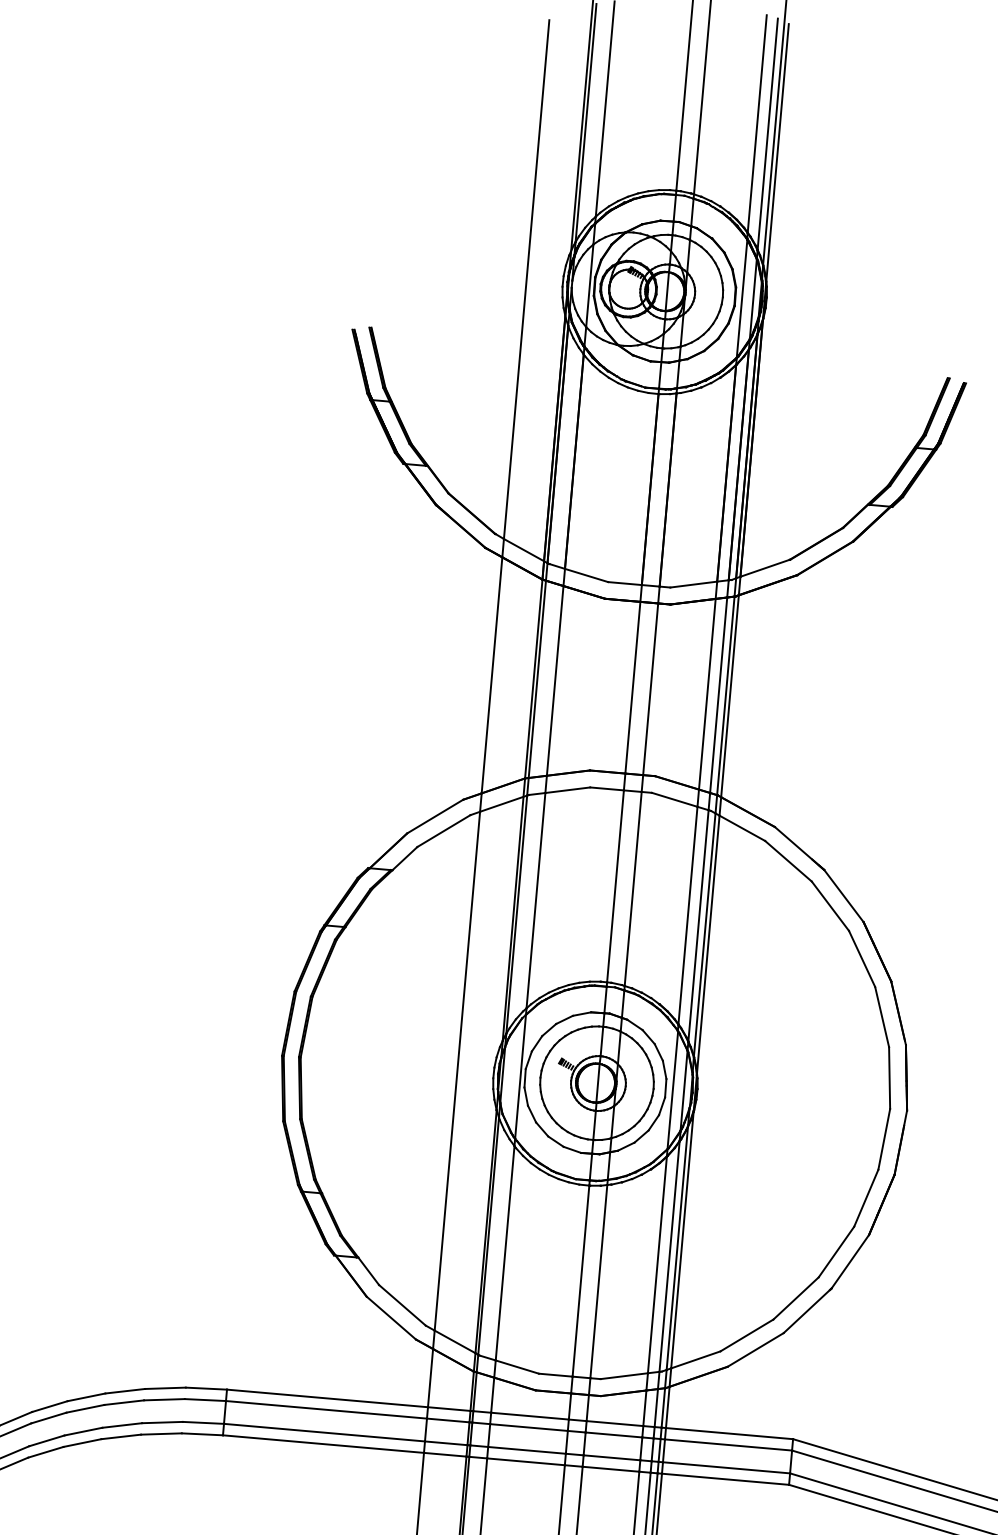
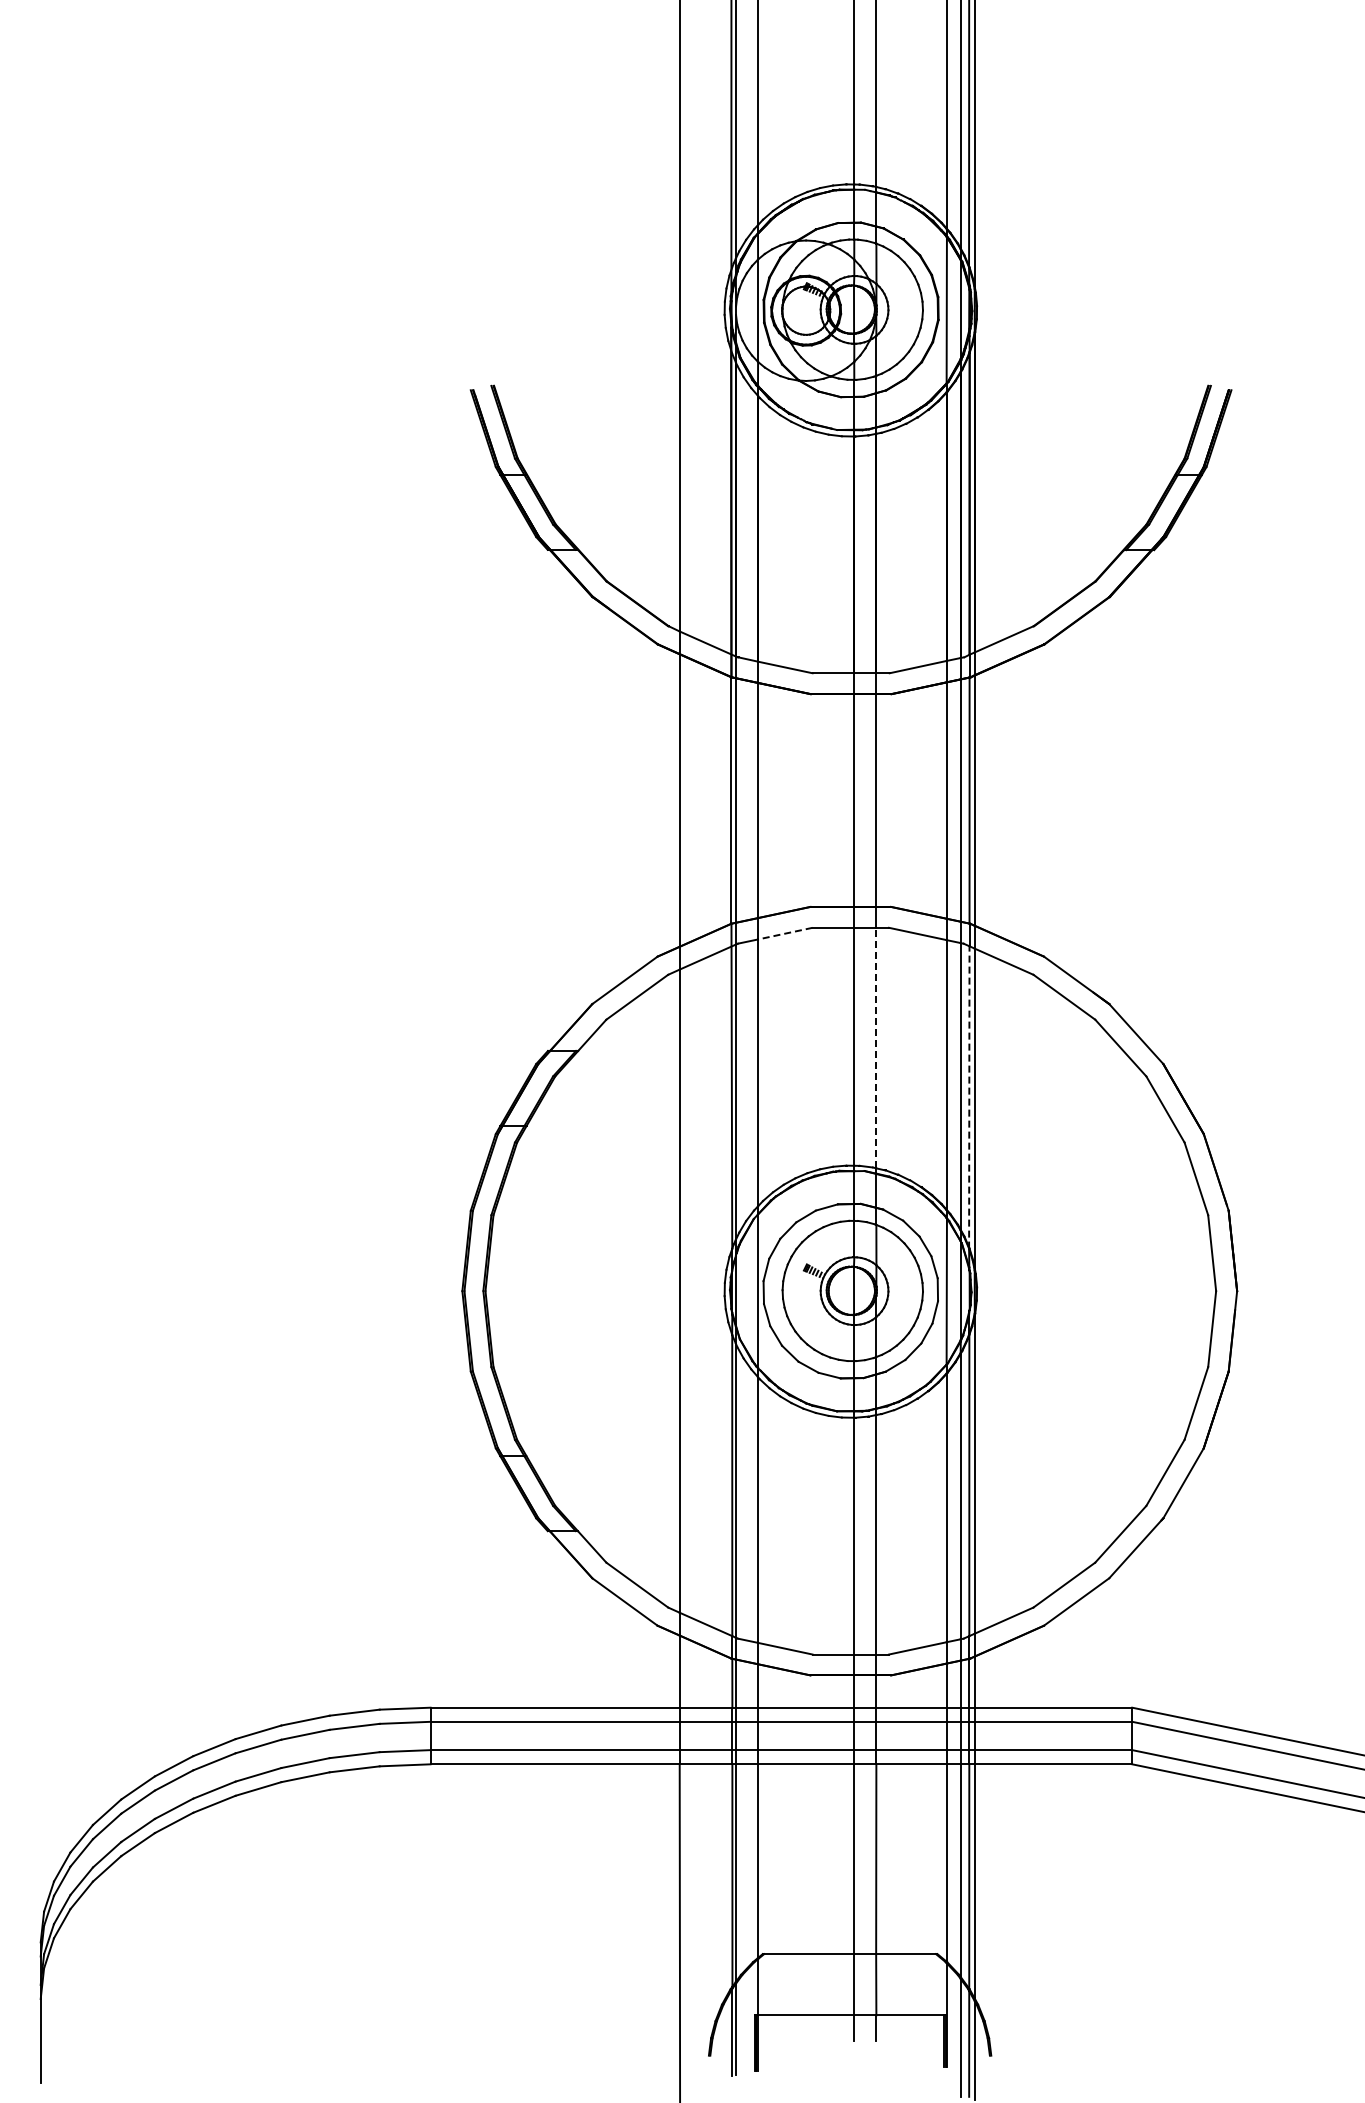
line: (567, 790) -> (785, 933), solid -> dashed
line: (633, 888) -> (876, 1047), solid -> dashed
line: (704, 934) -> (969, 1096), solid -> dashed

